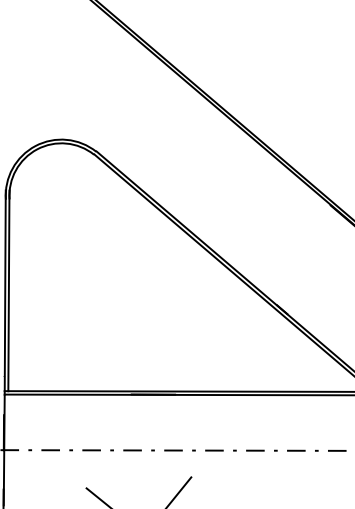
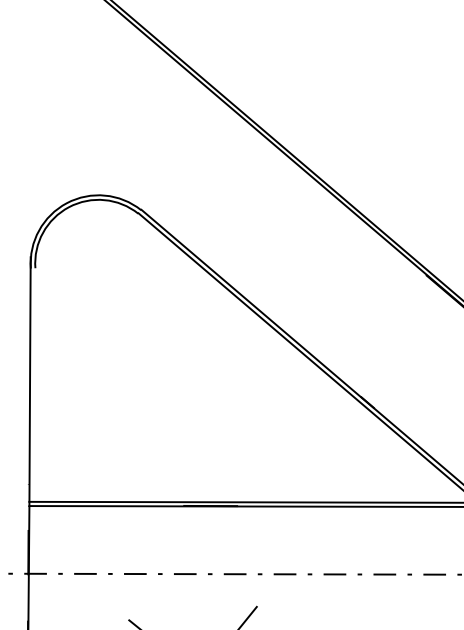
line: (8, 290) -> (34, 379), removed

